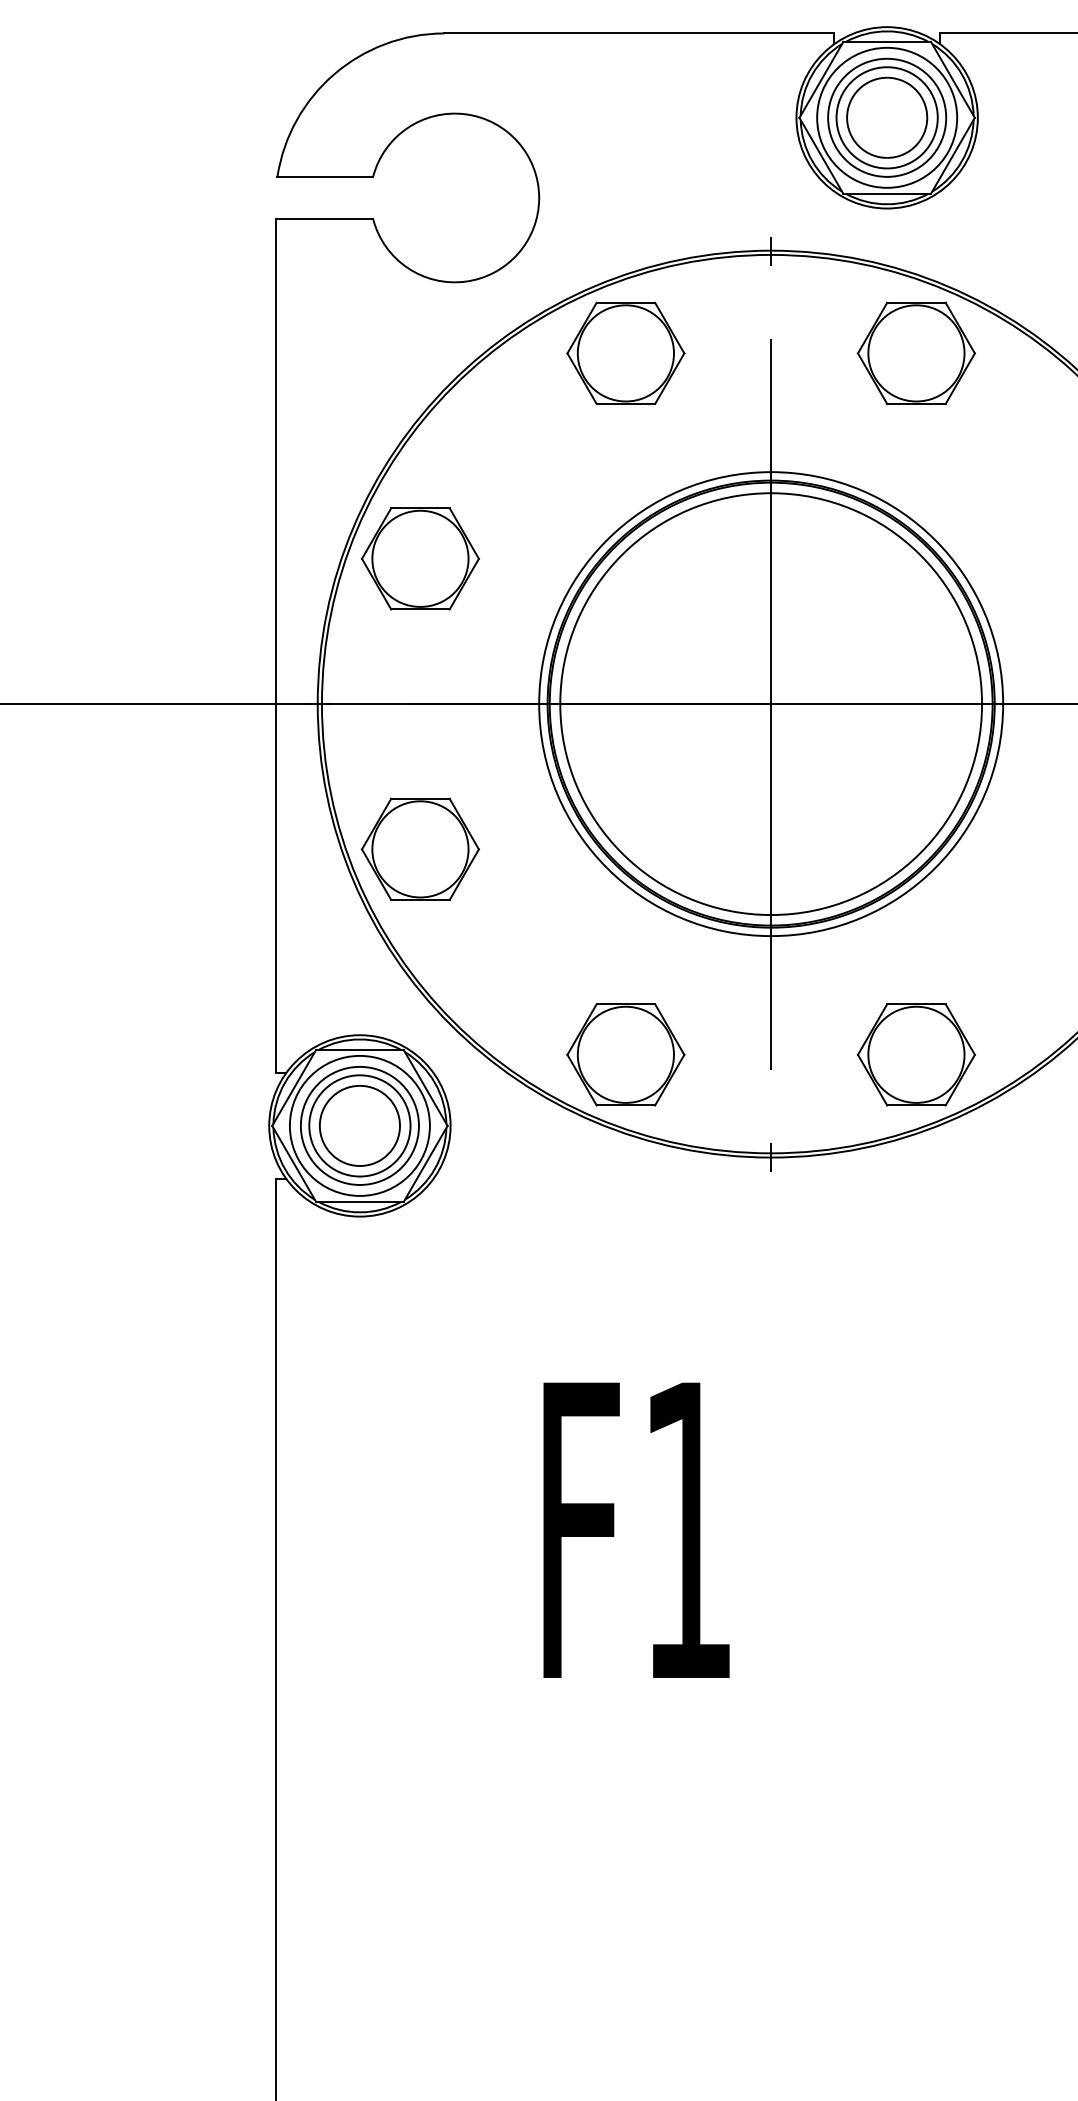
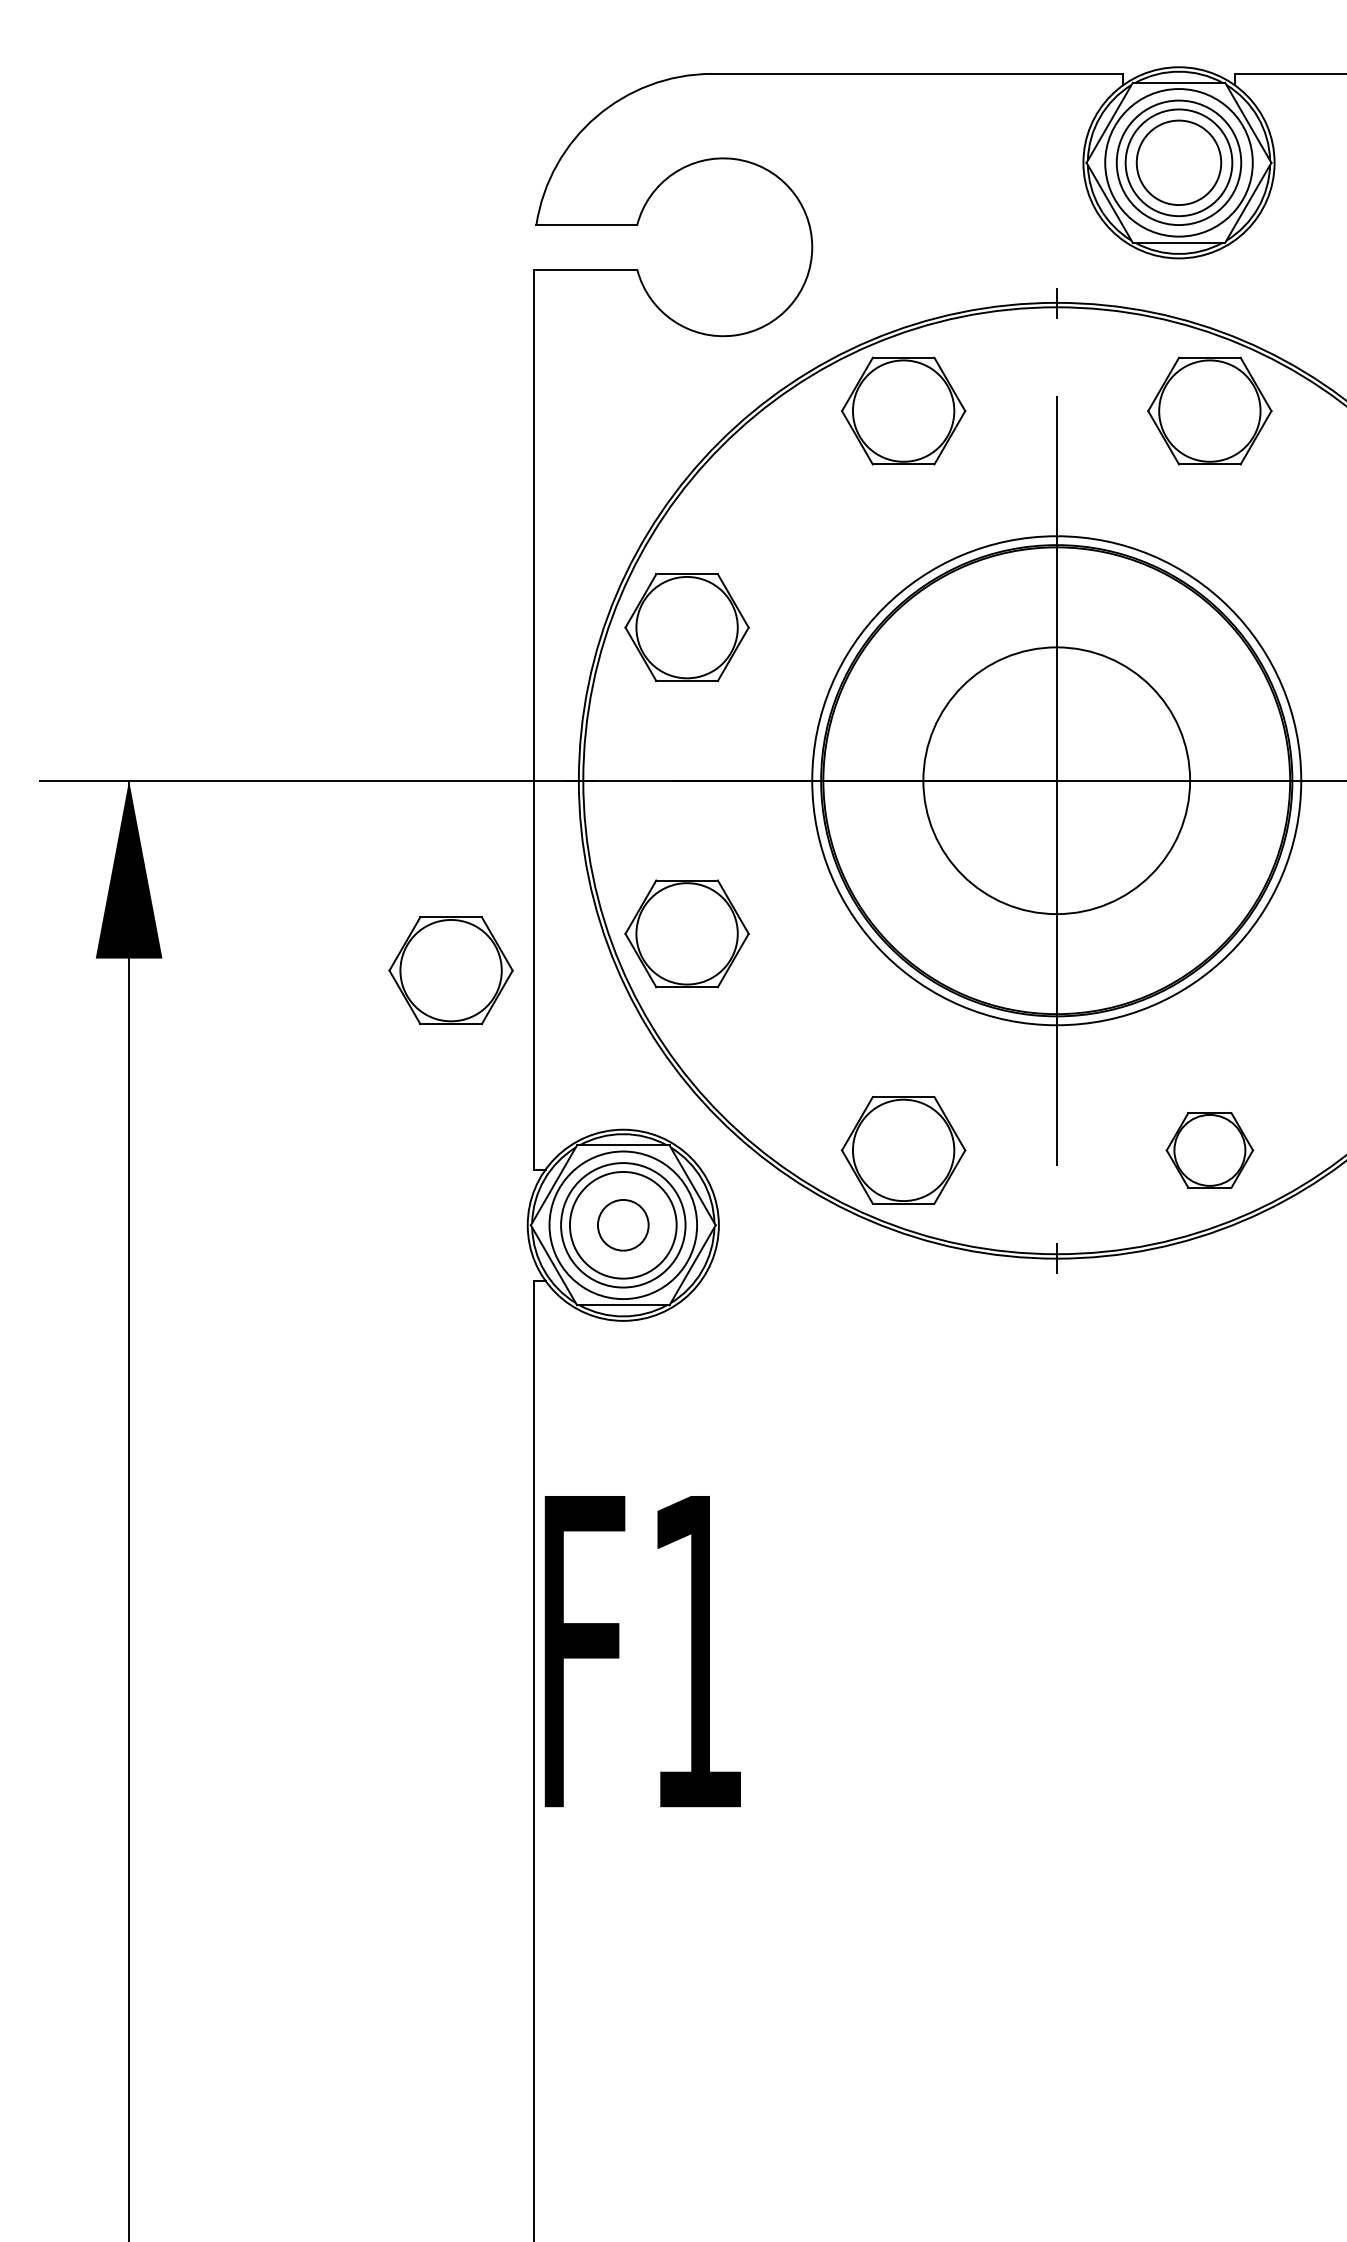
circle: (770, 703) -> (1056, 780), size x0.6
part: (195, 884) -> (450, 970), added
part: (916, 1054) -> (1209, 1150), size x0.7
circle: (360, 1126) -> (623, 1225), size x0.6
text: (636, 1530) -> (642, 1651), moved

